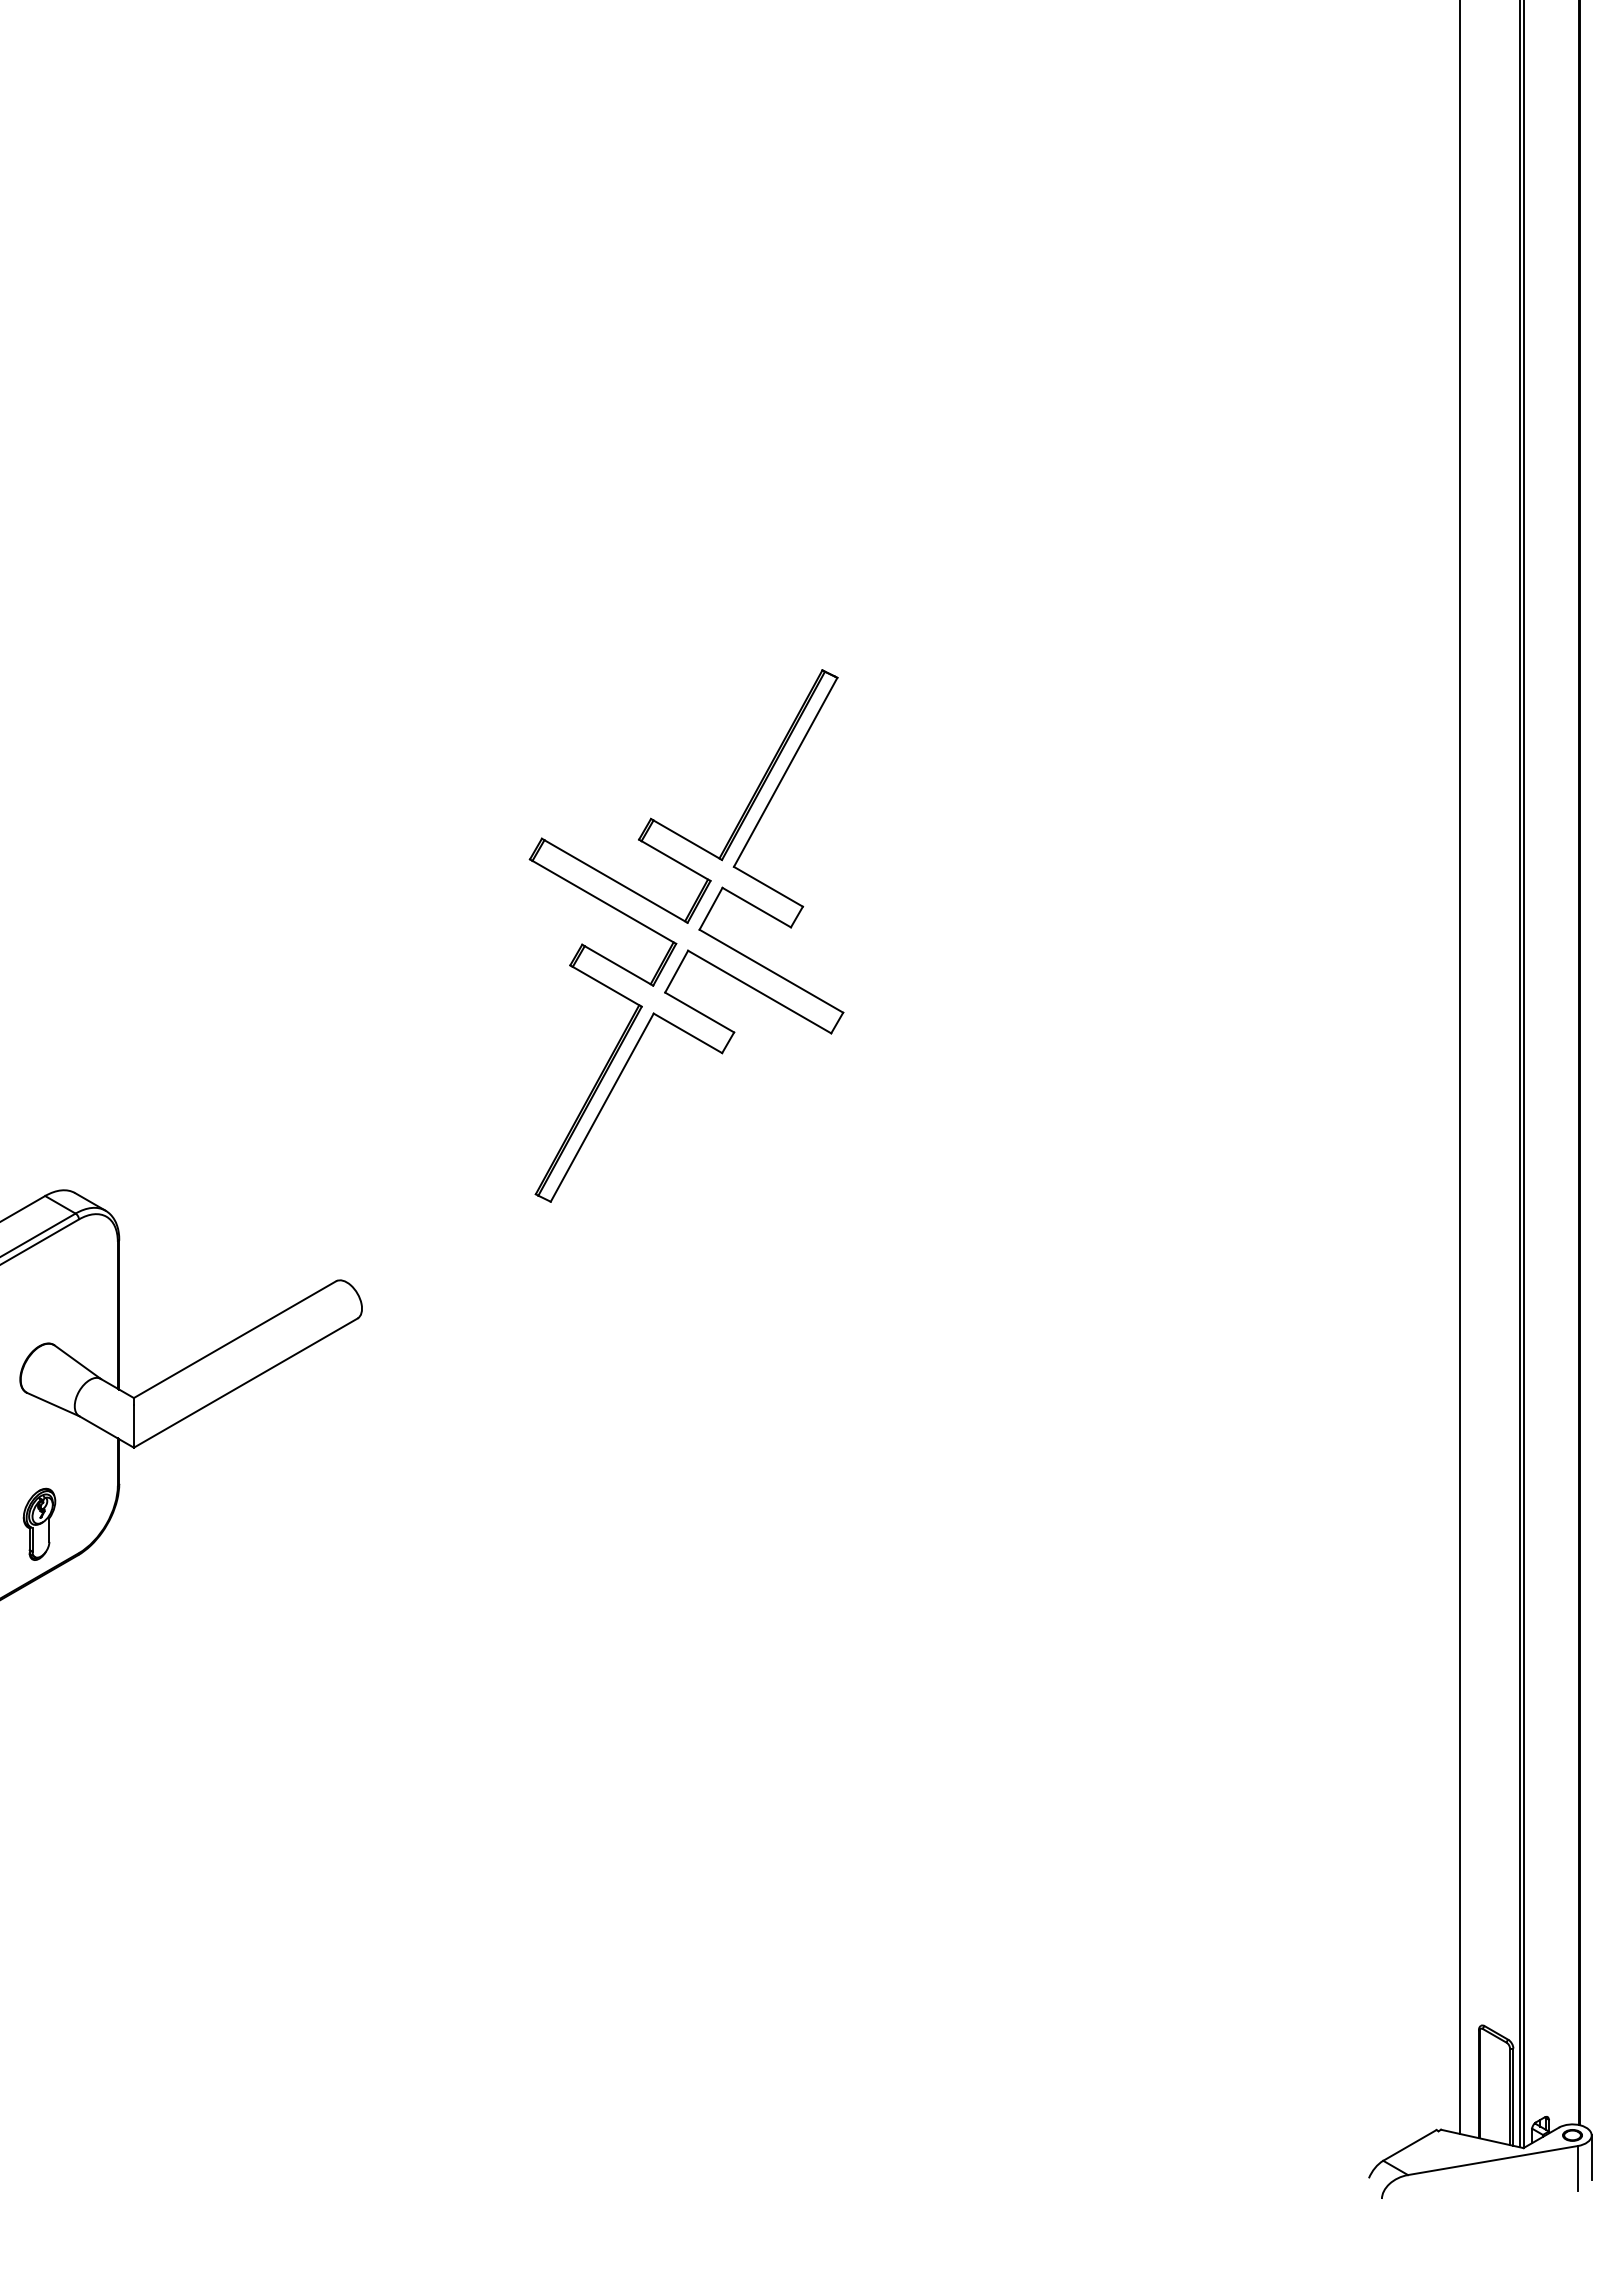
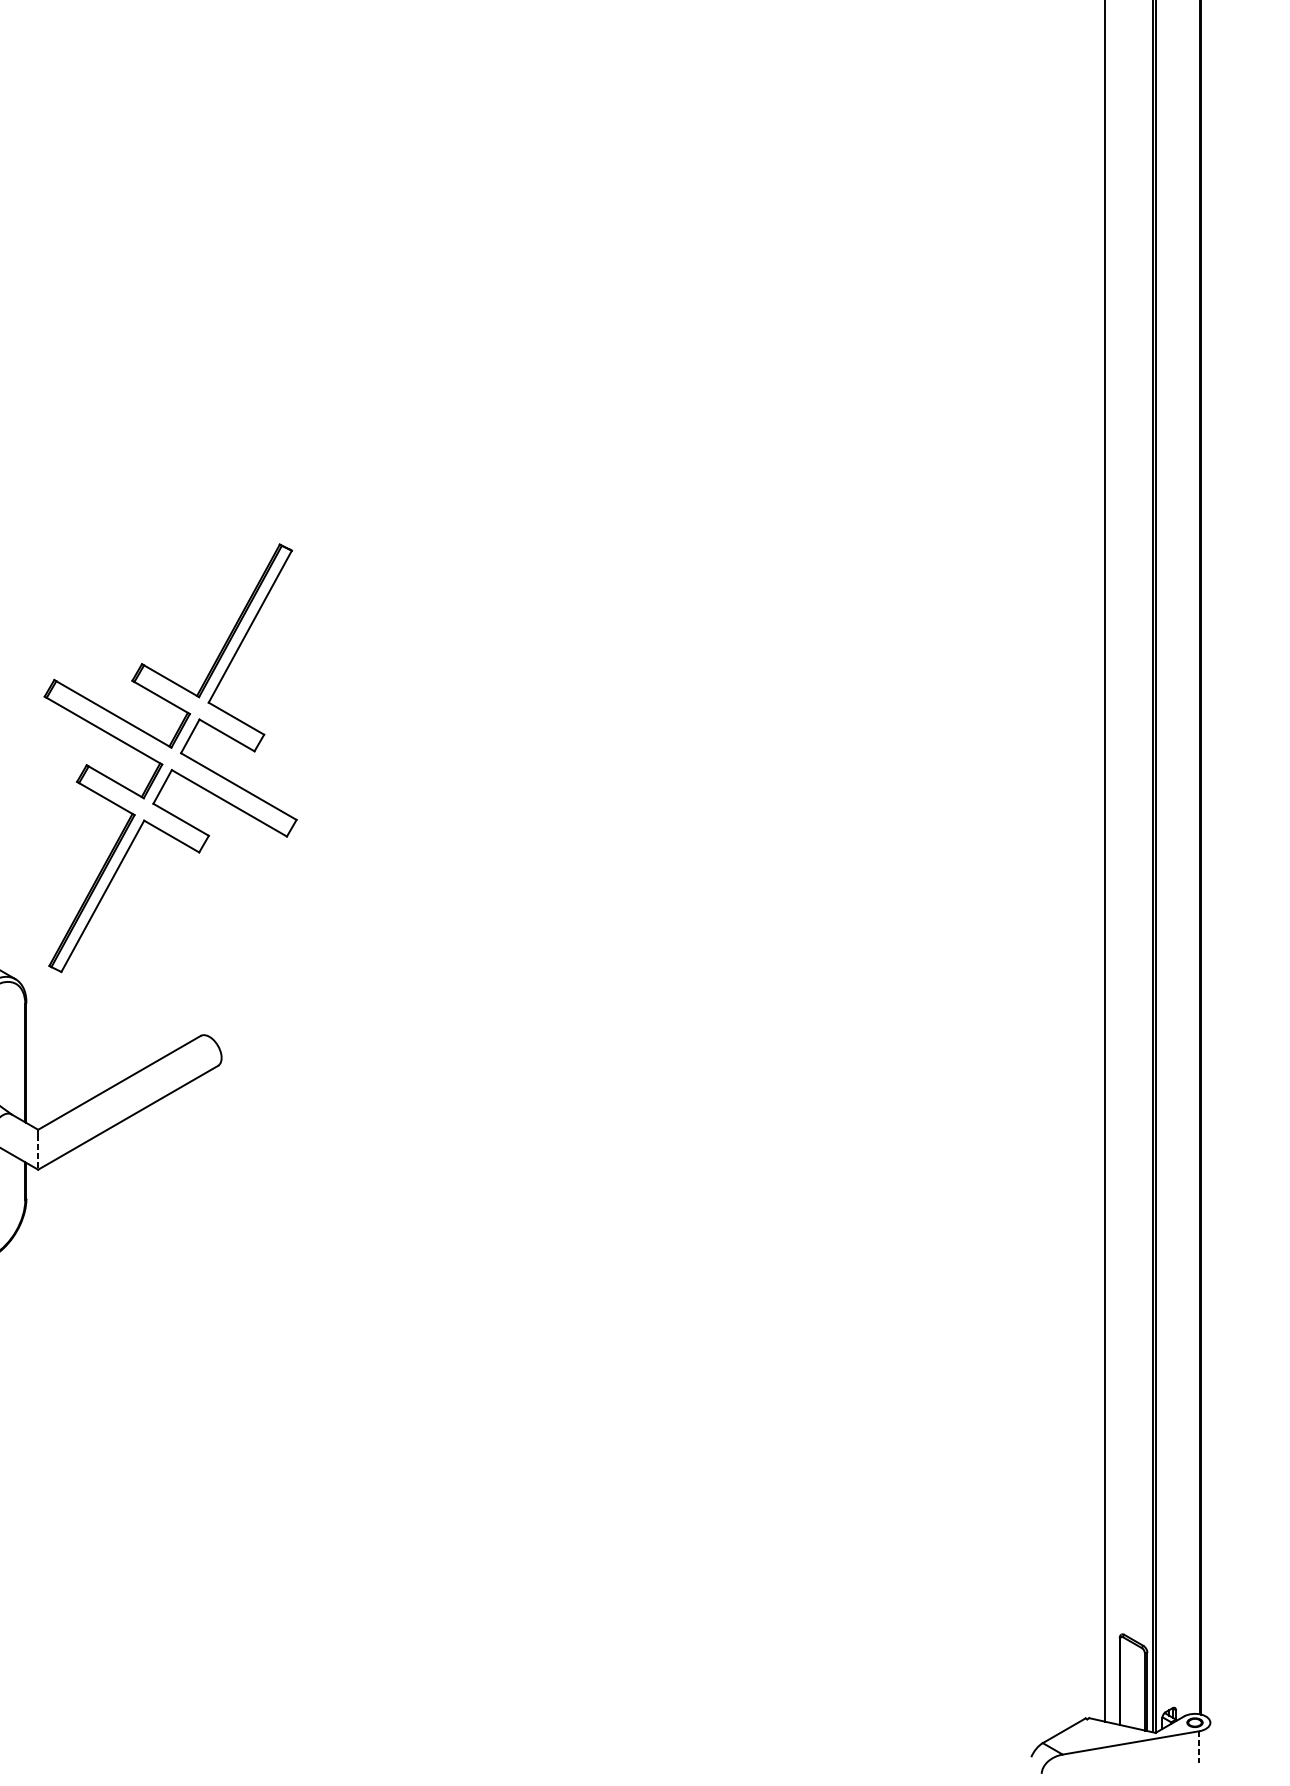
part: (686, 935) -> (170, 757), moved
line: (133, 1427) -> (37, 1153), solid -> dashed
line: (1591, 2157) -> (1210, 1740), removed
line: (1577, 2168) -> (1199, 1749), solid -> dashed

